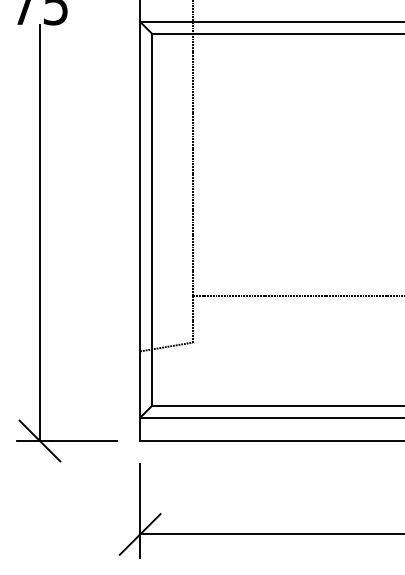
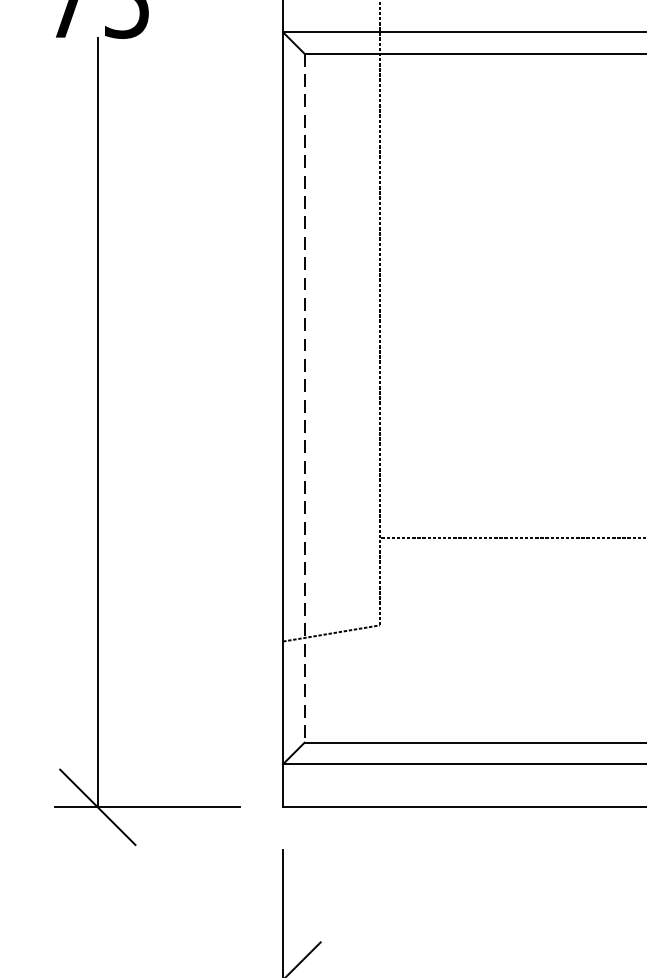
line: (151, 220) -> (303, 399), solid -> dashed

